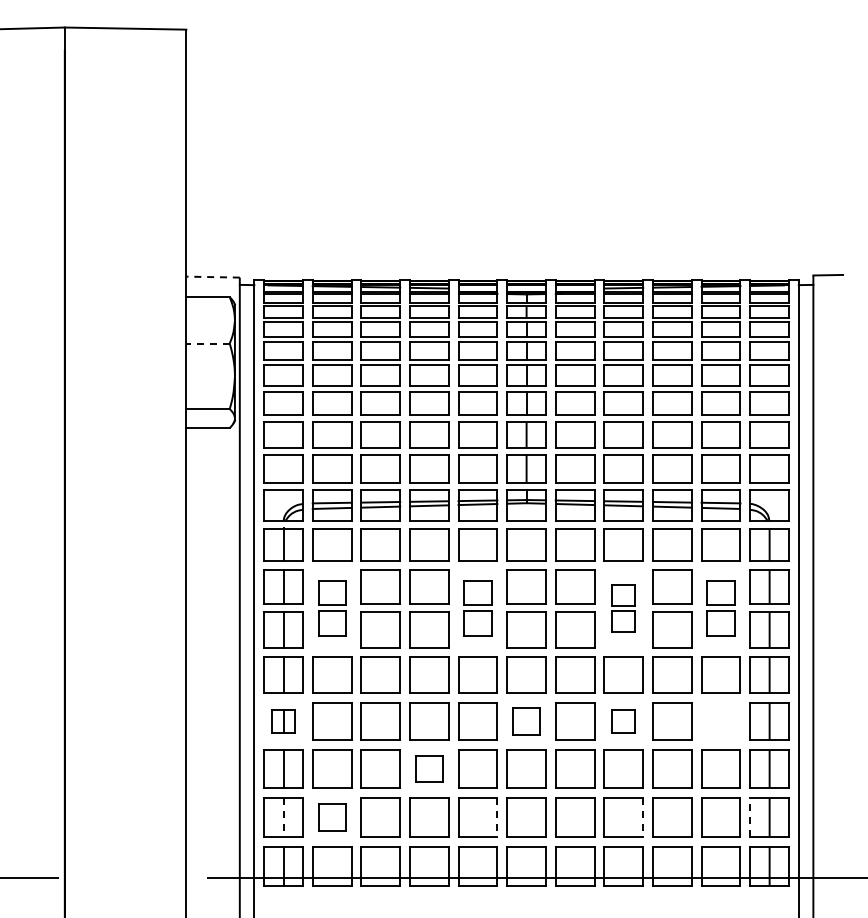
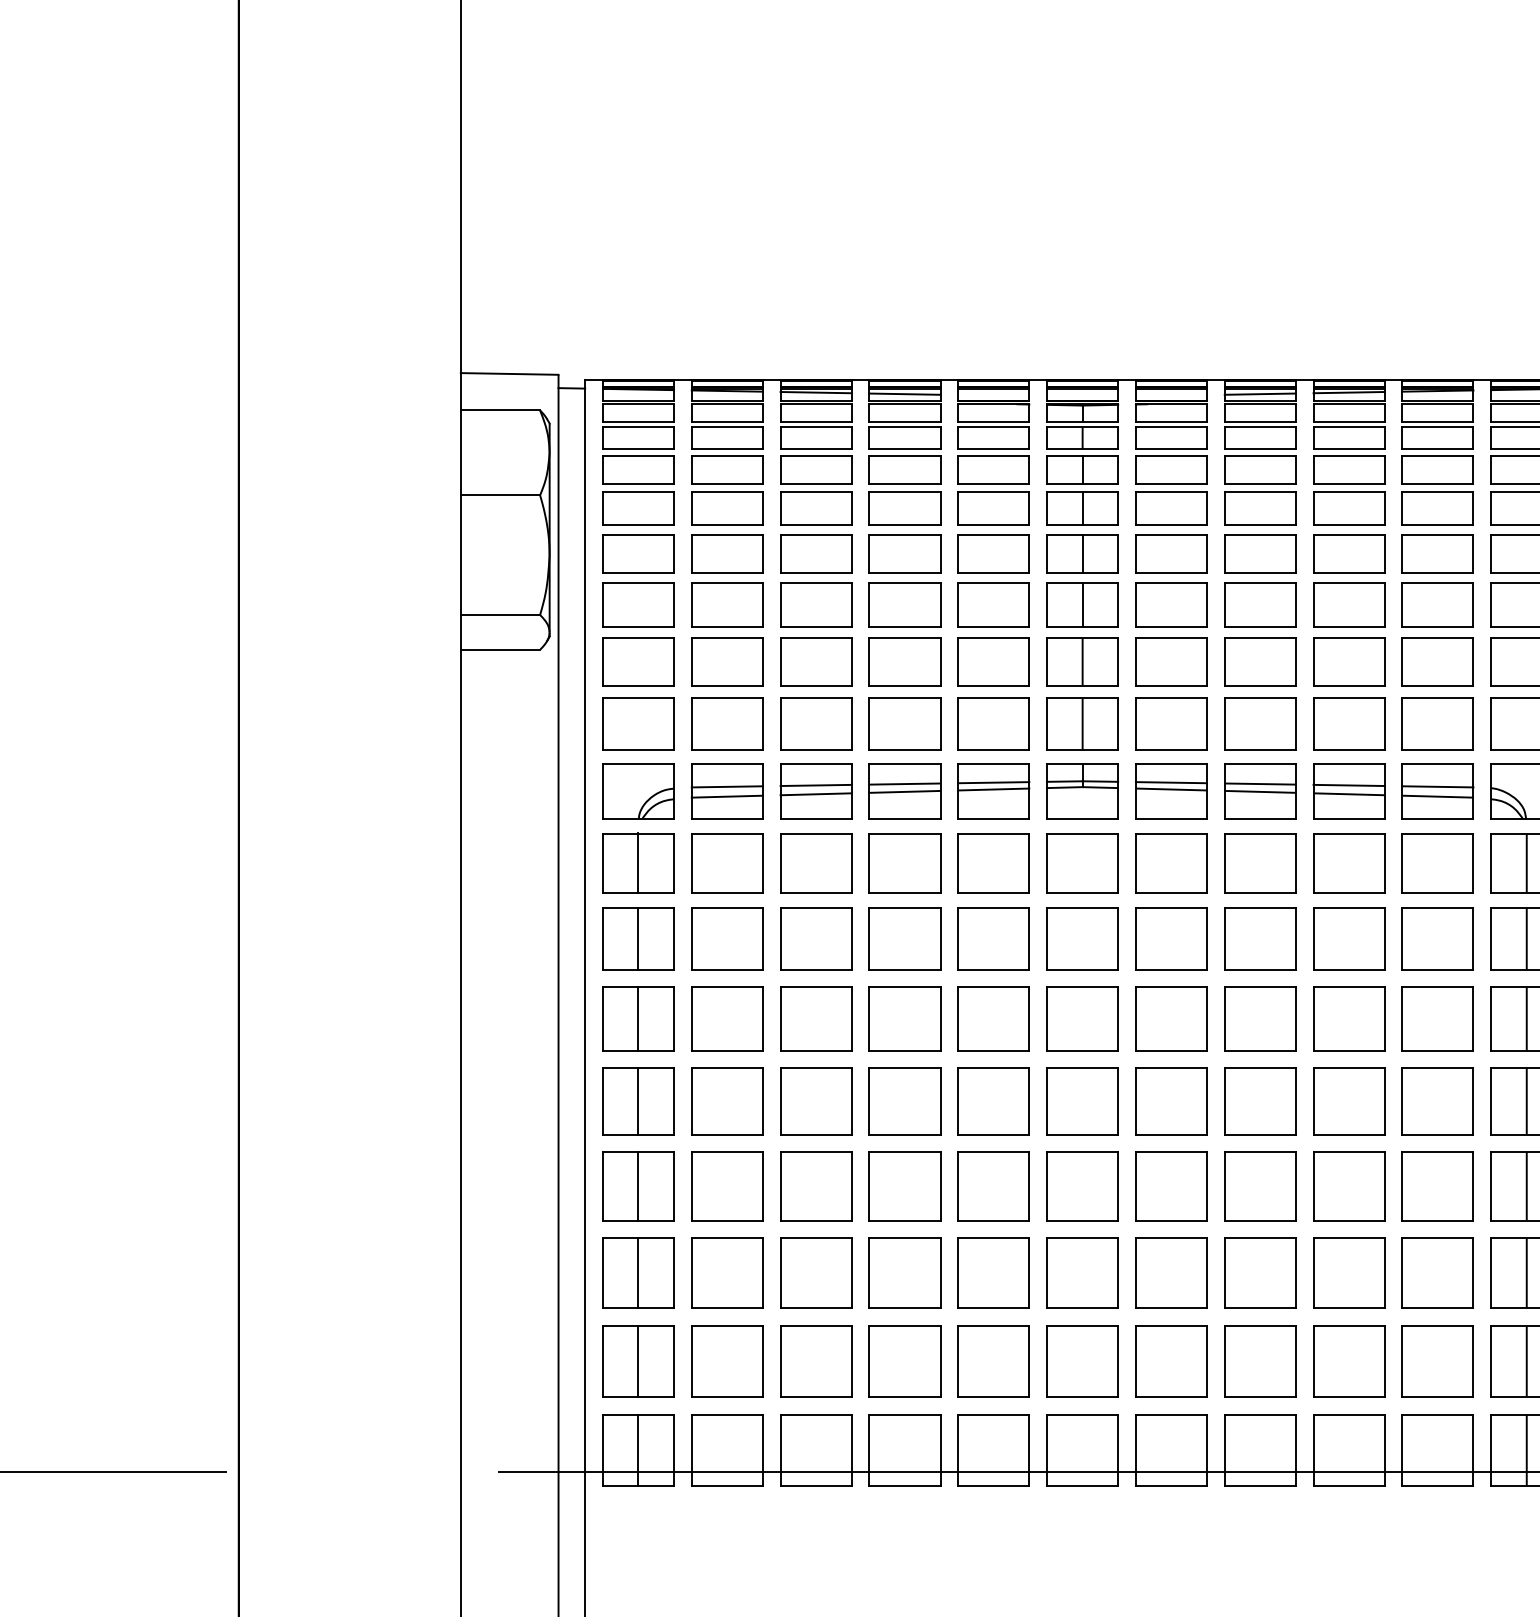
line: (213, 277) -> (510, 374), dashed -> solid
line: (208, 343) -> (501, 495), dashed -> solid
part: (332, 608) -> (727, 979), size x1.43
part: (477, 608) -> (992, 979), size x1.43
part: (623, 608) -> (1259, 979), size x1.67
part: (720, 608) -> (1436, 979), size x1.43
part: (283, 721) -> (638, 1186), size x1.67
part: (526, 721) -> (1082, 1186), size x1.43
part: (623, 721) -> (1259, 1186), size x1.67
part: (720, 721) -> (1436, 1186), added
part: (429, 768) -> (905, 1271), size x1.43
line: (750, 816) -> (1491, 1359), dashed -> solid
line: (283, 817) -> (638, 1361), dashed -> solid
part: (332, 817) -> (727, 1361), size x1.43
line: (497, 817) -> (1029, 1361), dashed -> solid
line: (643, 817) -> (1296, 1361), dashed -> solid

